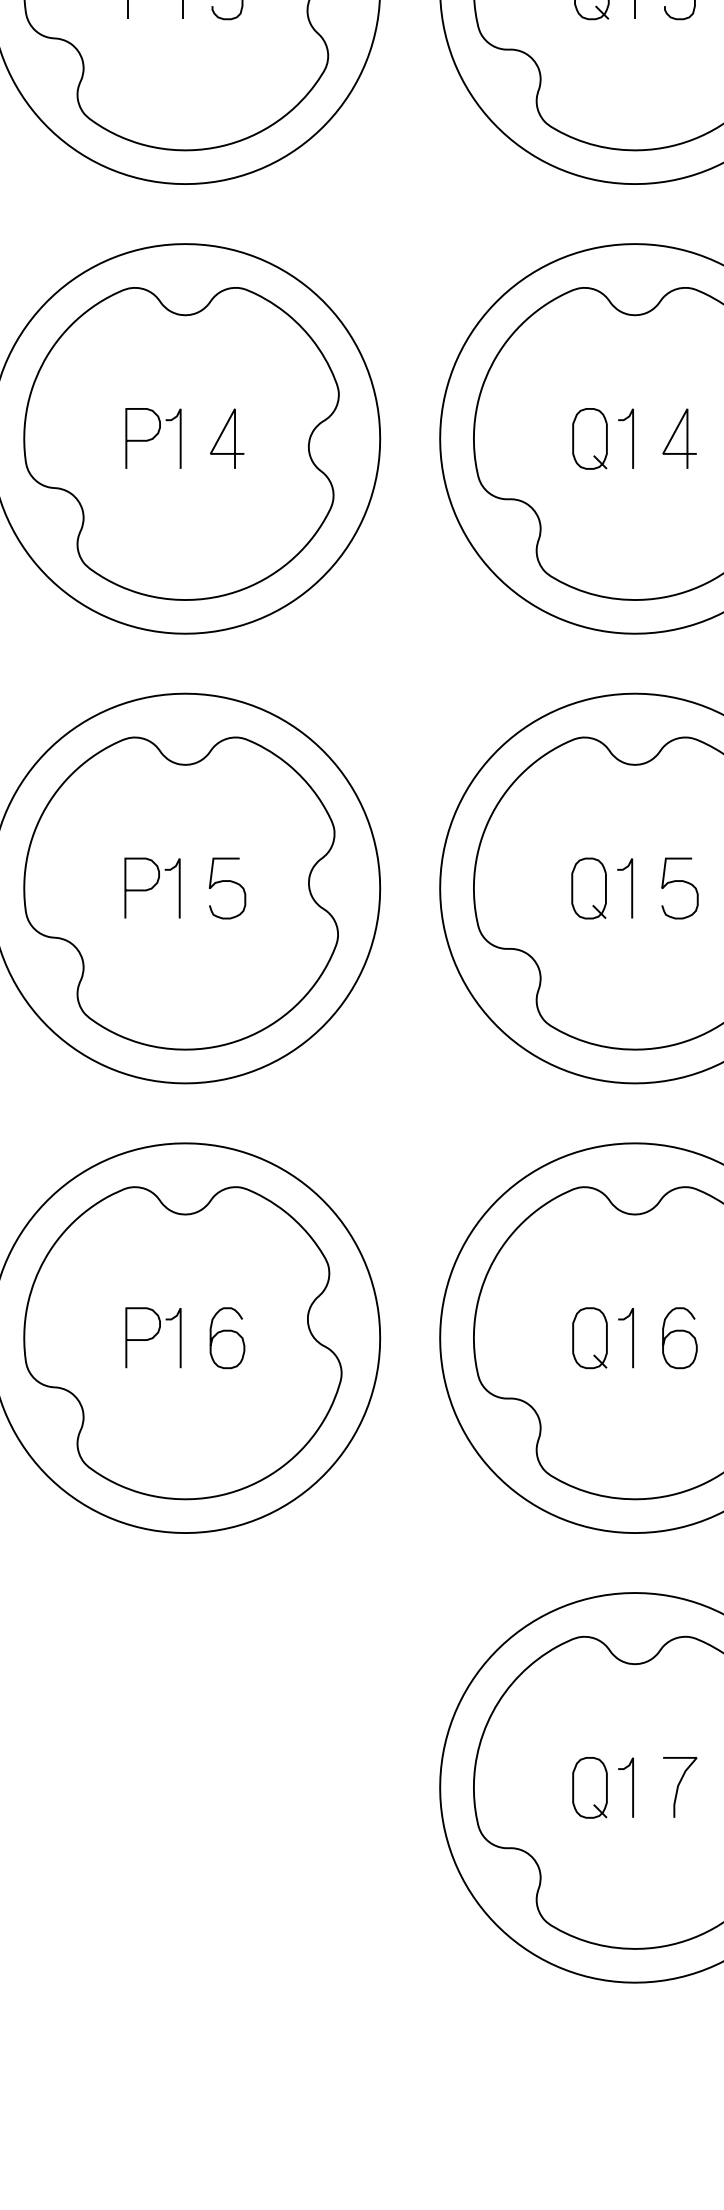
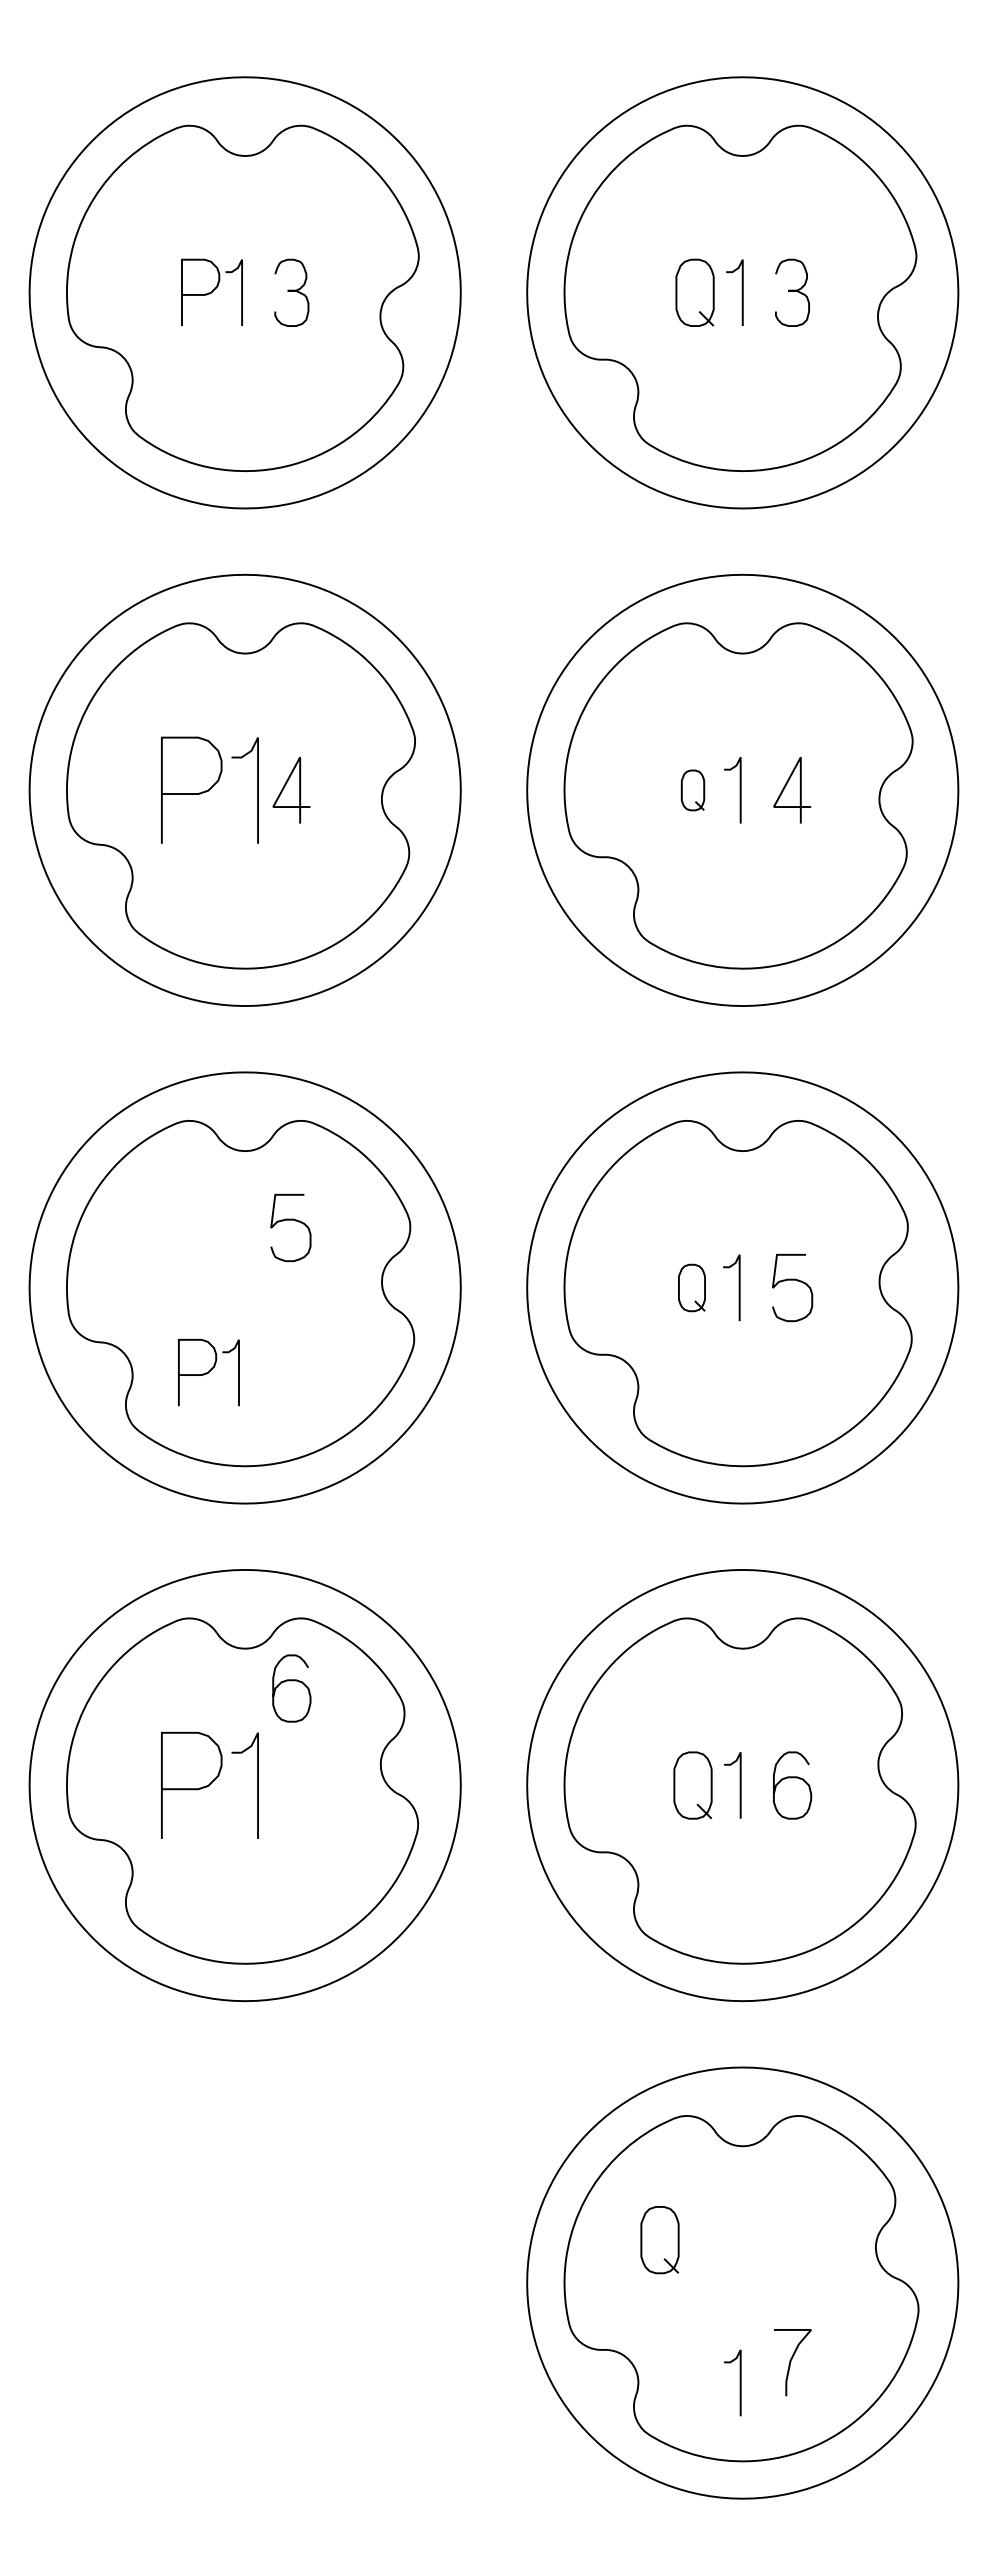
part: (153, 438) -> (209, 789), size x1.6
part: (589, 438) -> (692, 790), size x0.6
curve: (227, 881) -> (290, 1220), moved
part: (152, 888) -> (208, 1372), moved
part: (588, 888) -> (691, 1287), size x0.7
curve: (227, 1331) -> (291, 1681), moved
part: (153, 1337) -> (209, 1784), size x1.6
curve: (632, 1787) -> (739, 2382), moved
curve: (679, 1787) -> (791, 2362), moved
part: (589, 1788) -> (659, 2240), moved

